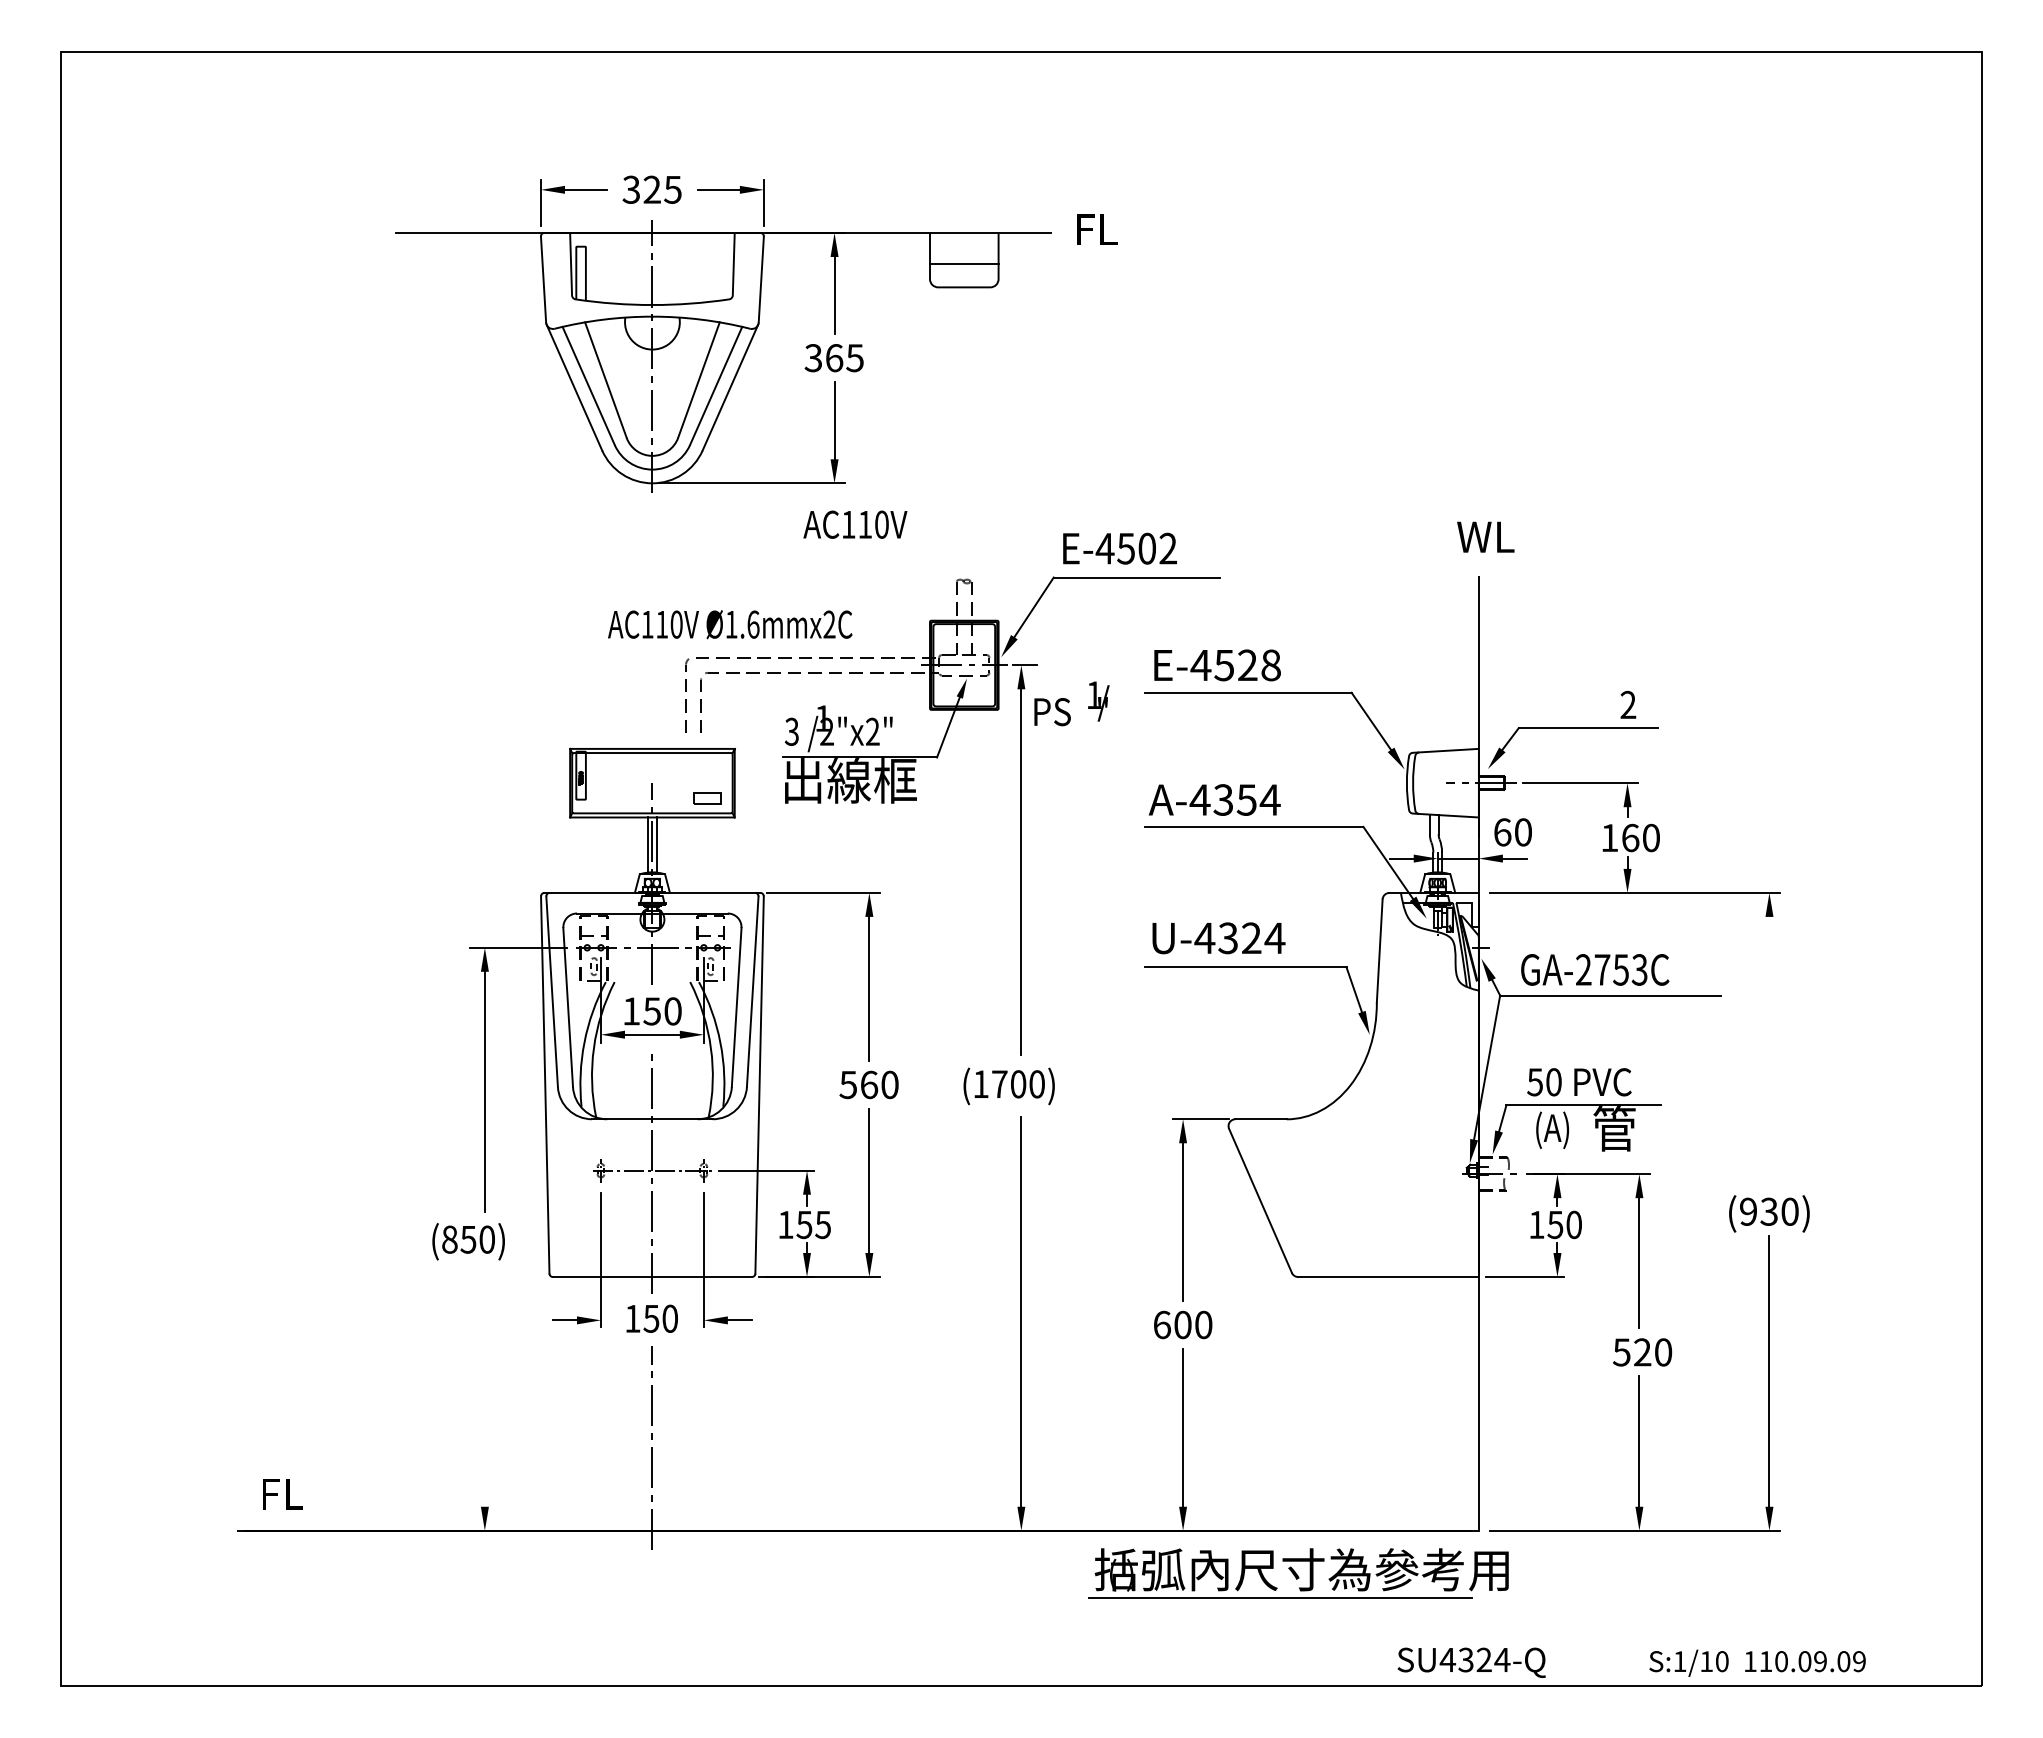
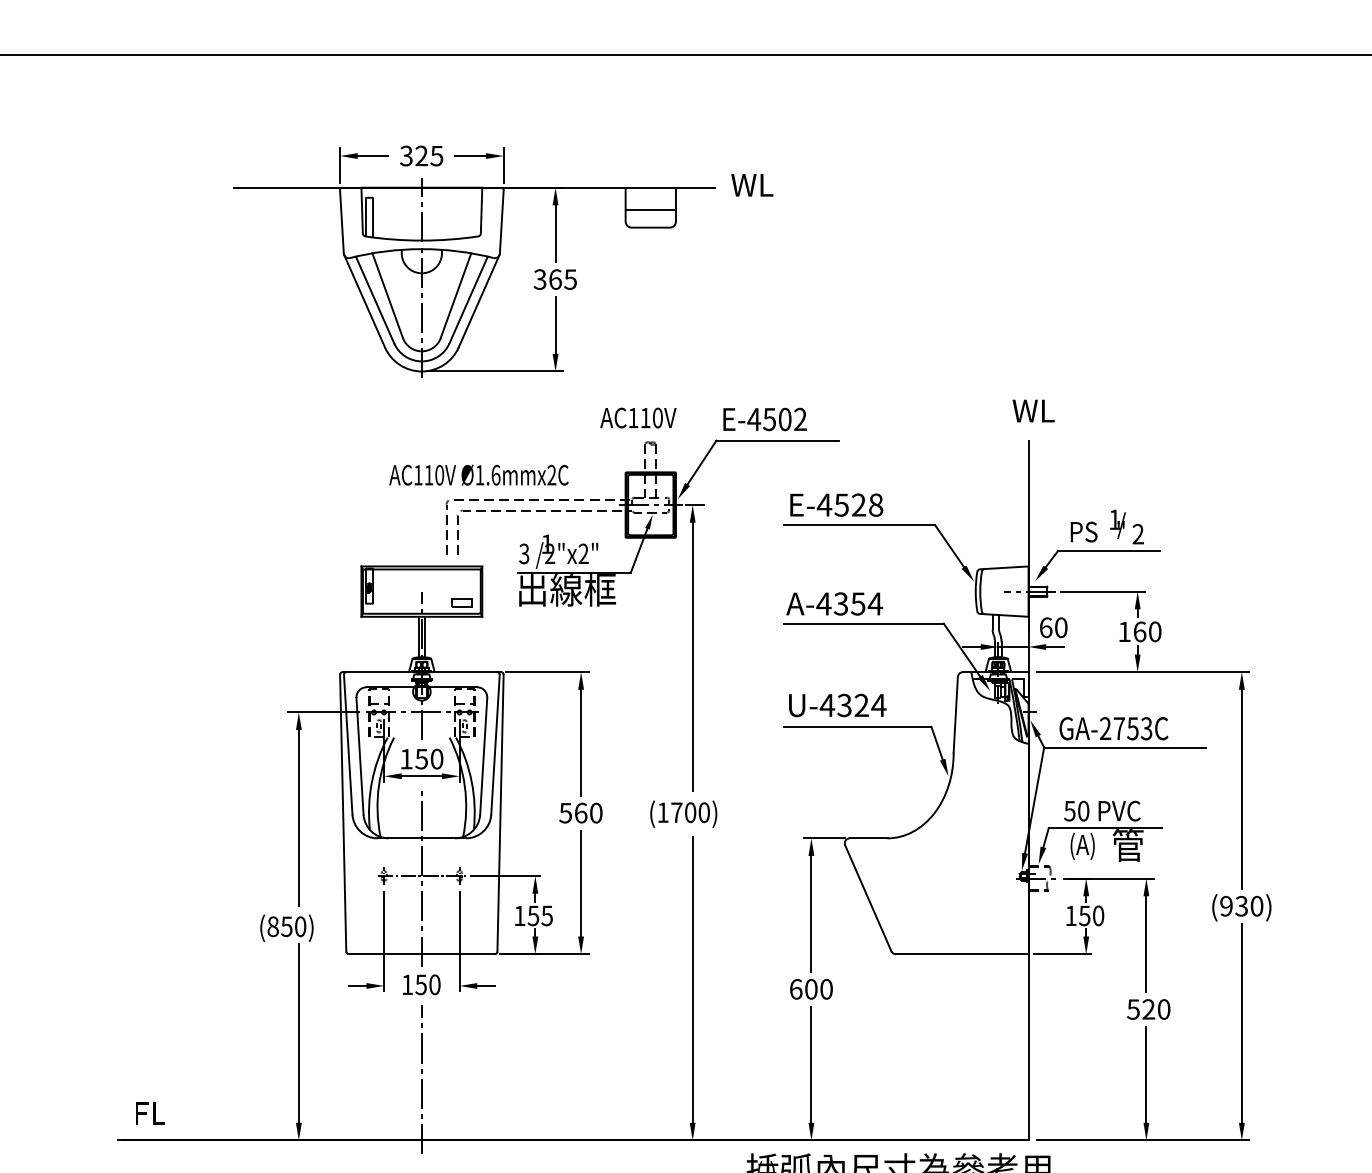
text: (1102, 229) -> (752, 185), FL -> WL
text: (855, 524) -> (638, 417), moved
text: (1071, 703) -> (1098, 525), moved
line: (1769, 1051) -> (1241, 788), added
line: (484, 1386) -> (298, 1034), added

